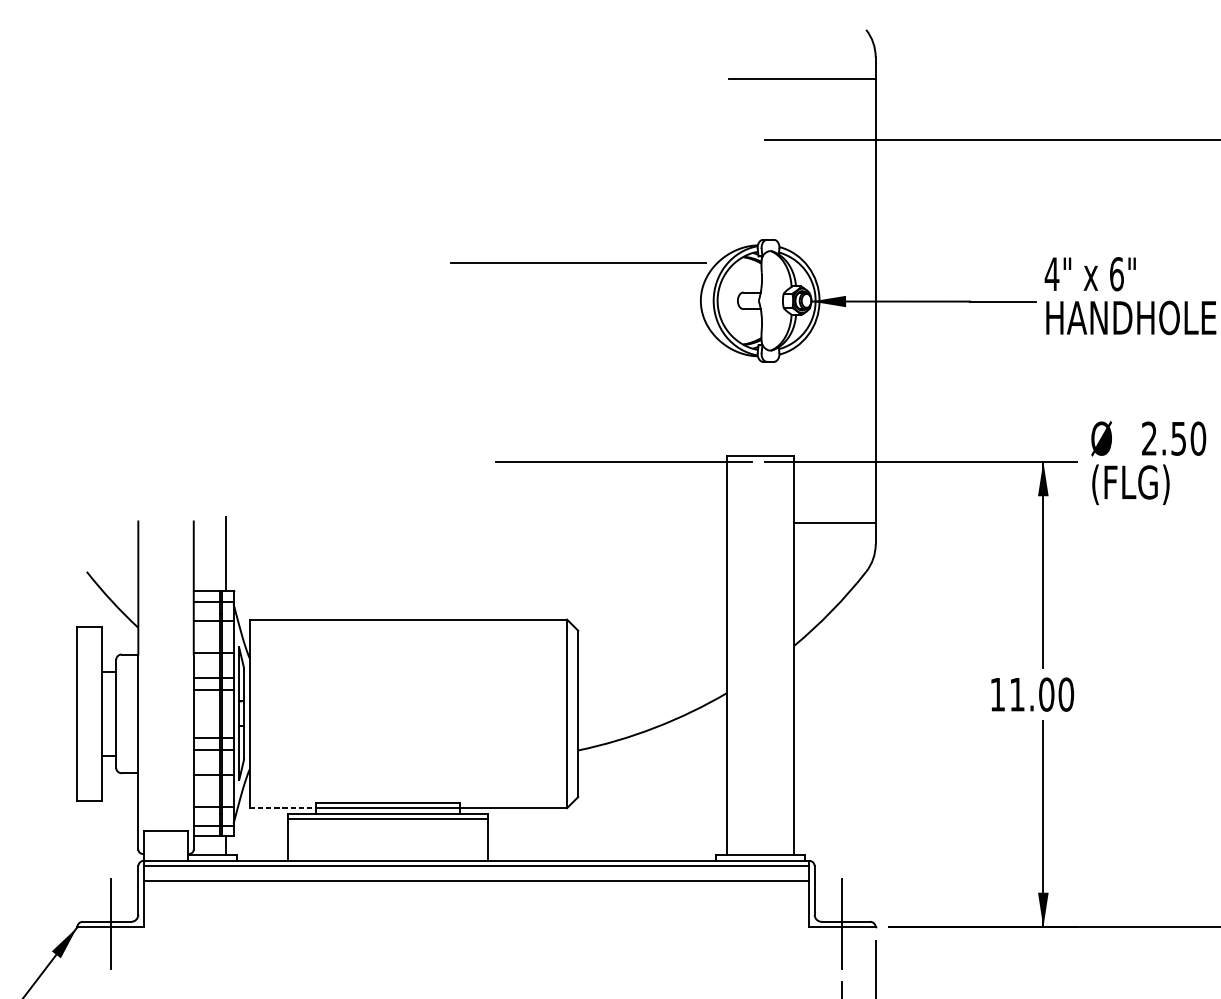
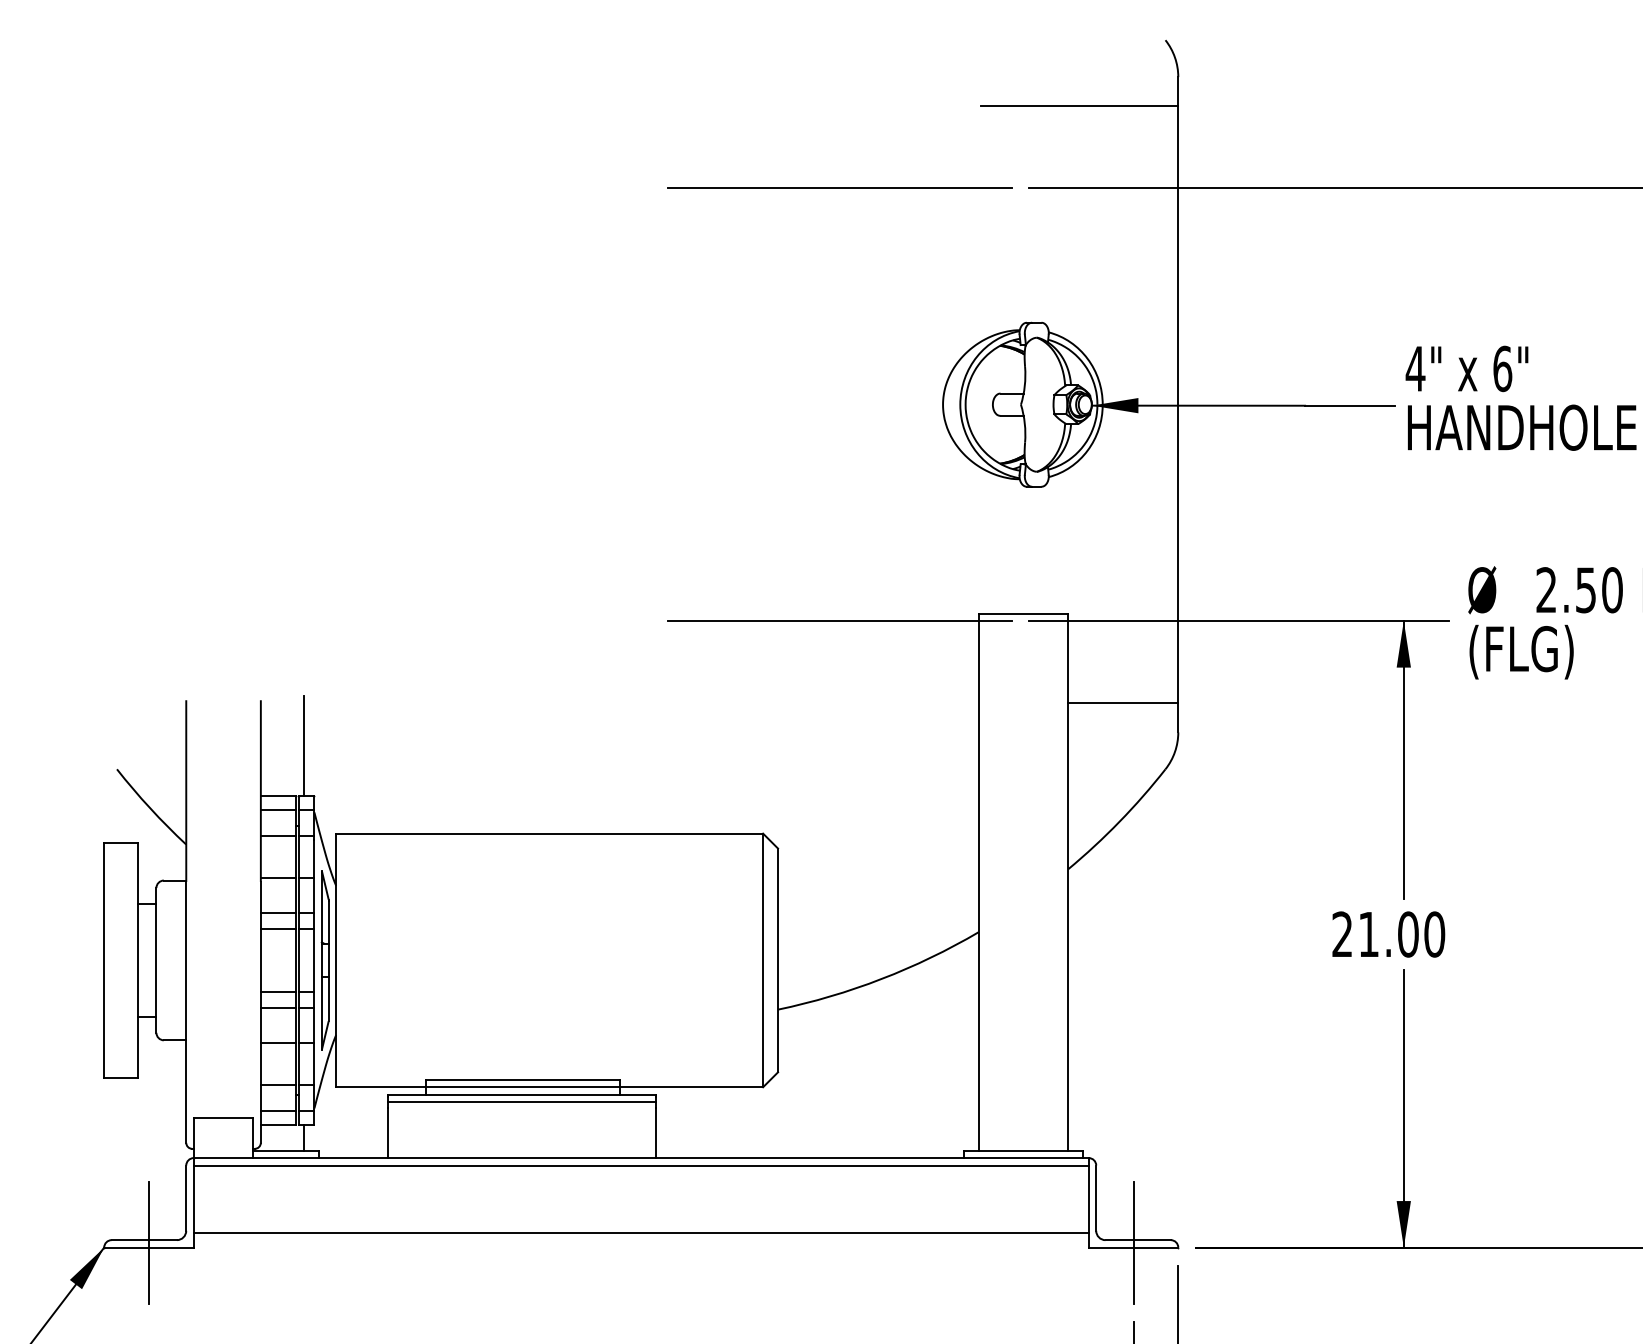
line: (578, 262) -> (839, 187), moved
text: (997, 693) -> (1341, 933), 11.00 -> 21.00
line: (282, 808) -> (380, 1087), dashed -> solid
line: (475, 881) -> (640, 1232), moved

